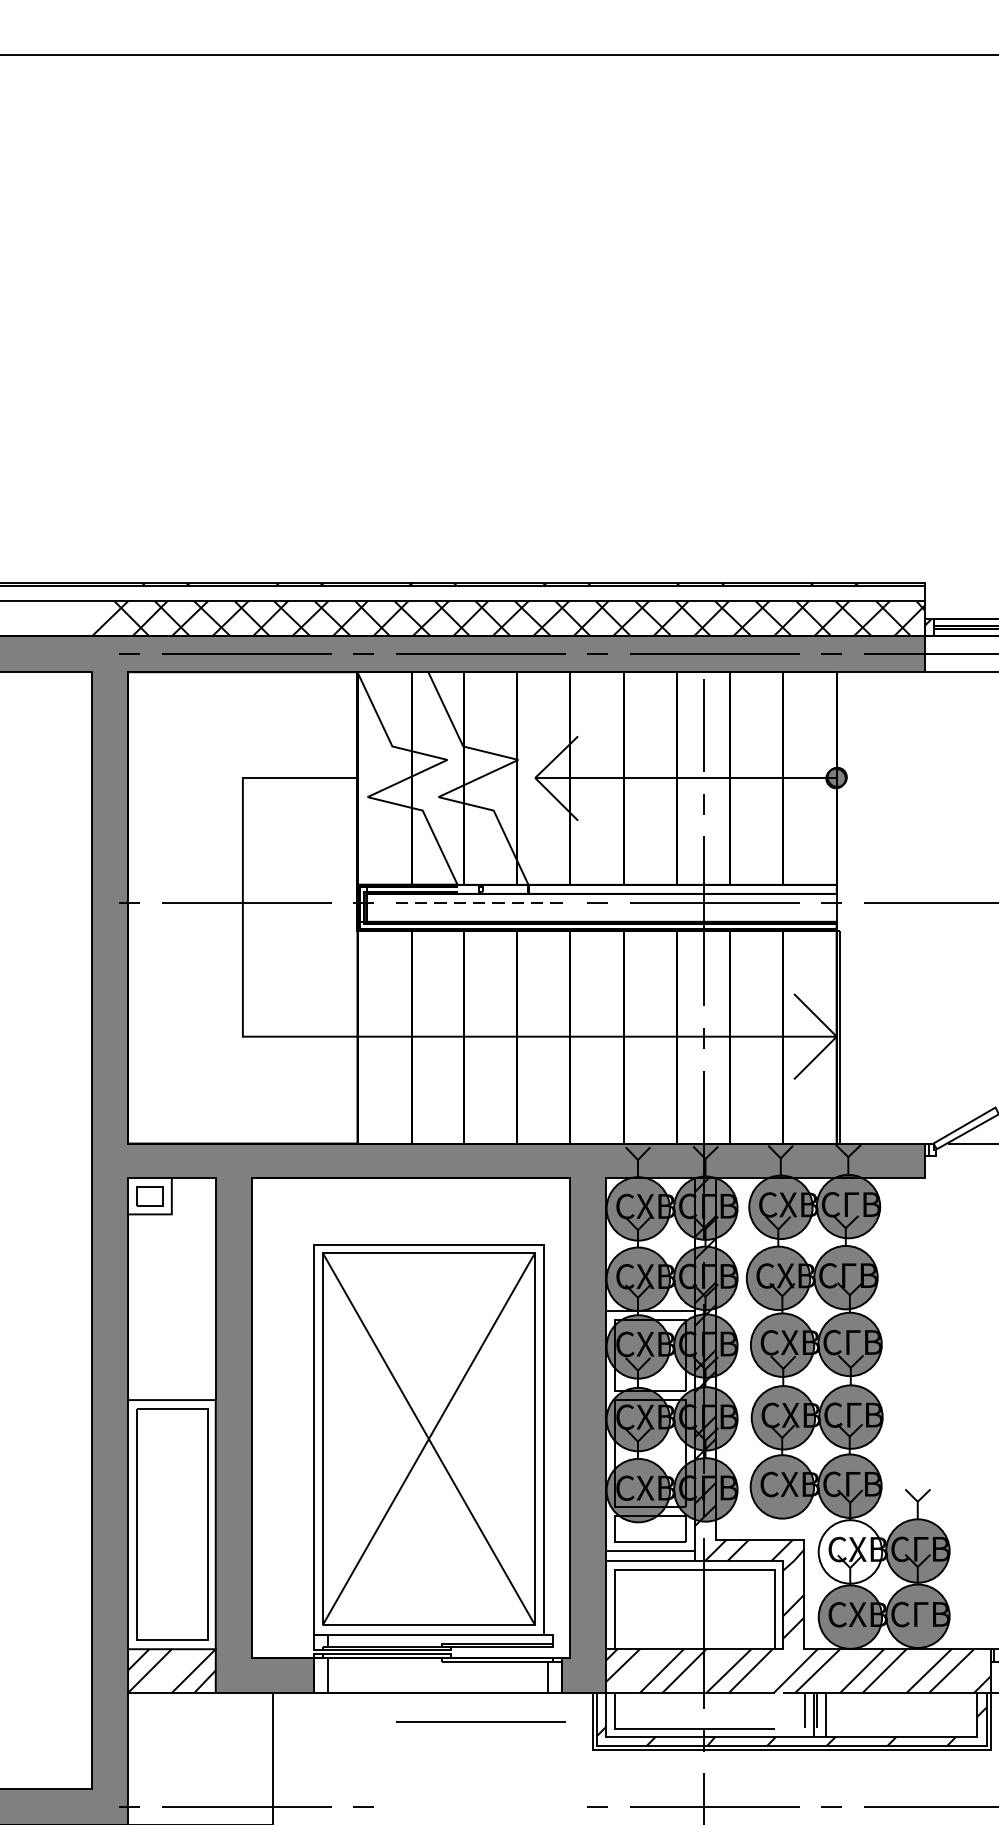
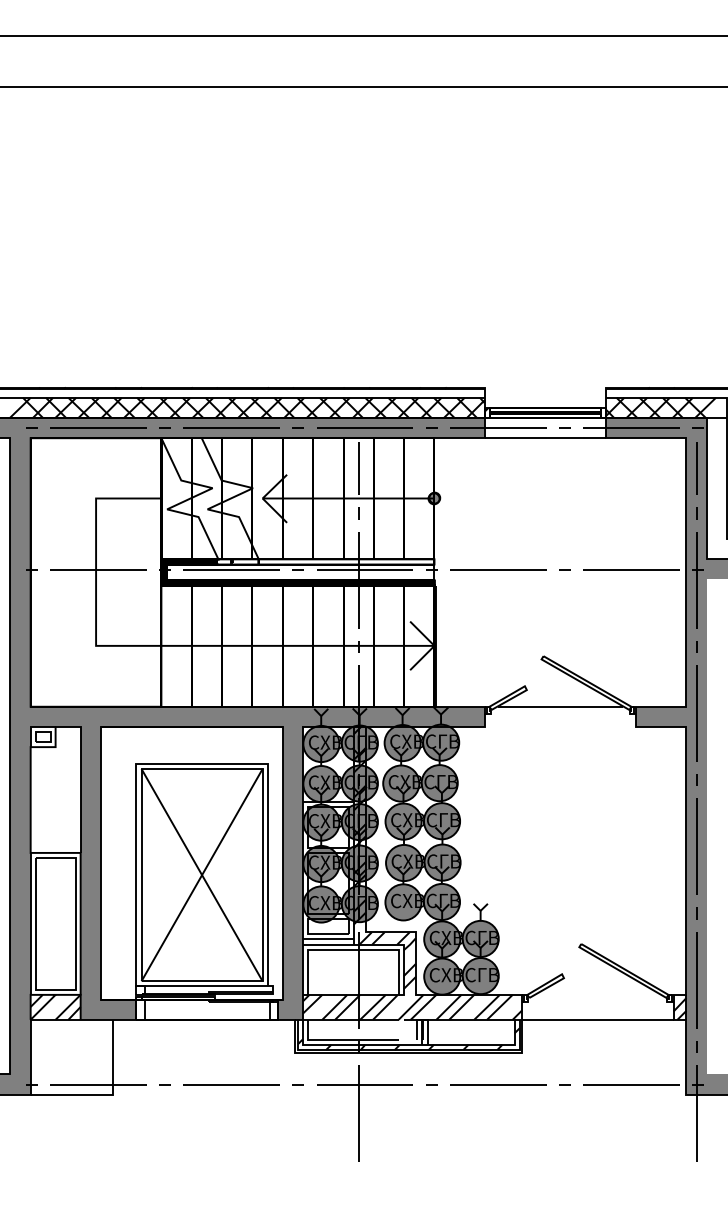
line: (482, 902) -> (232, 569), dashed -> solid
fill: (849, 1552) -> (441, 939), added
line: (480, 1722) -> (231, 1084), moved

